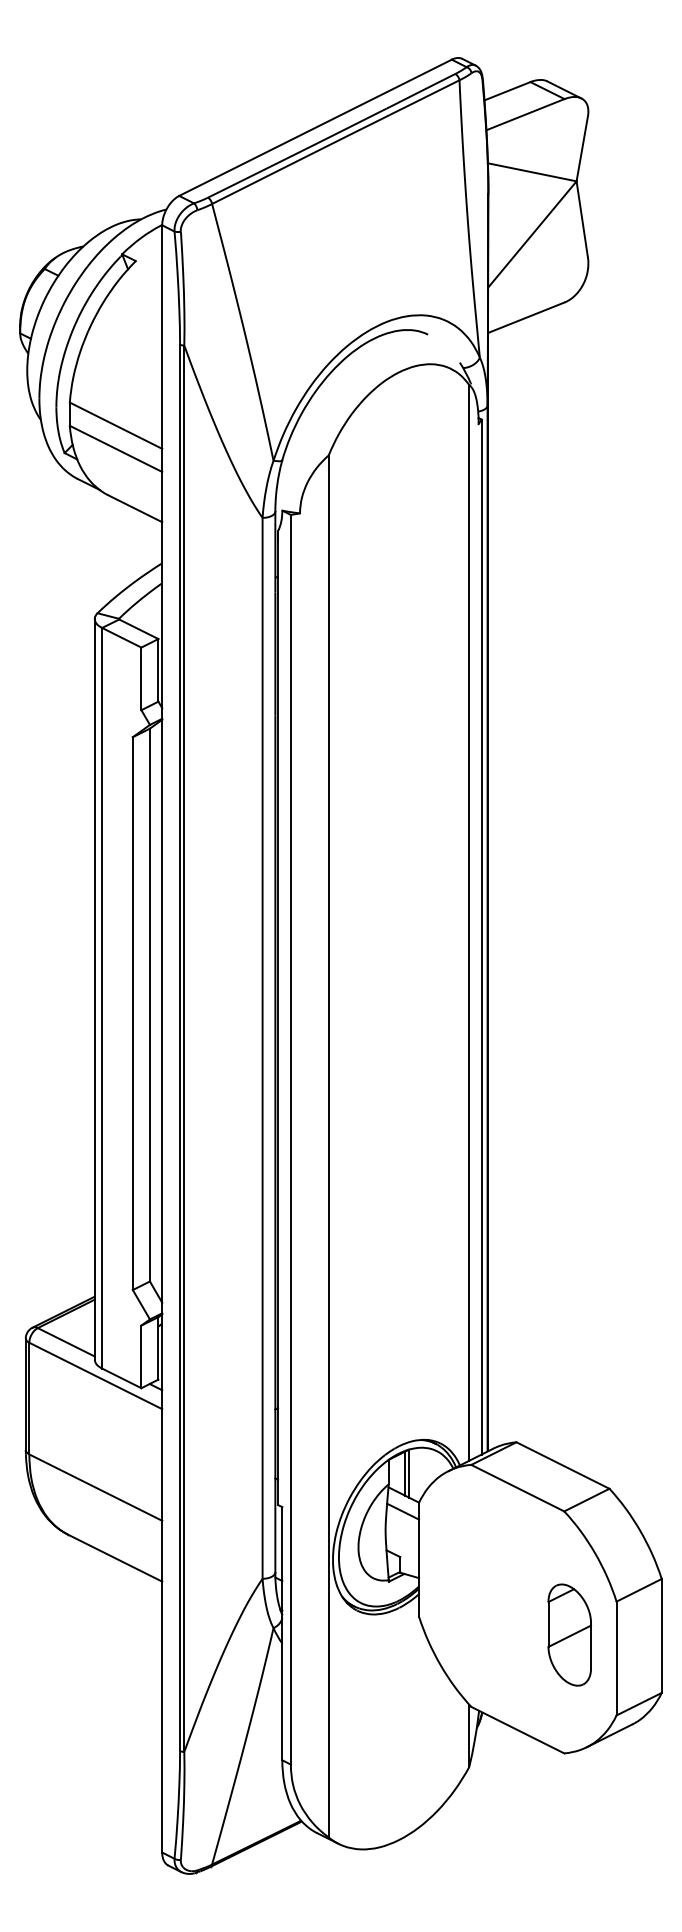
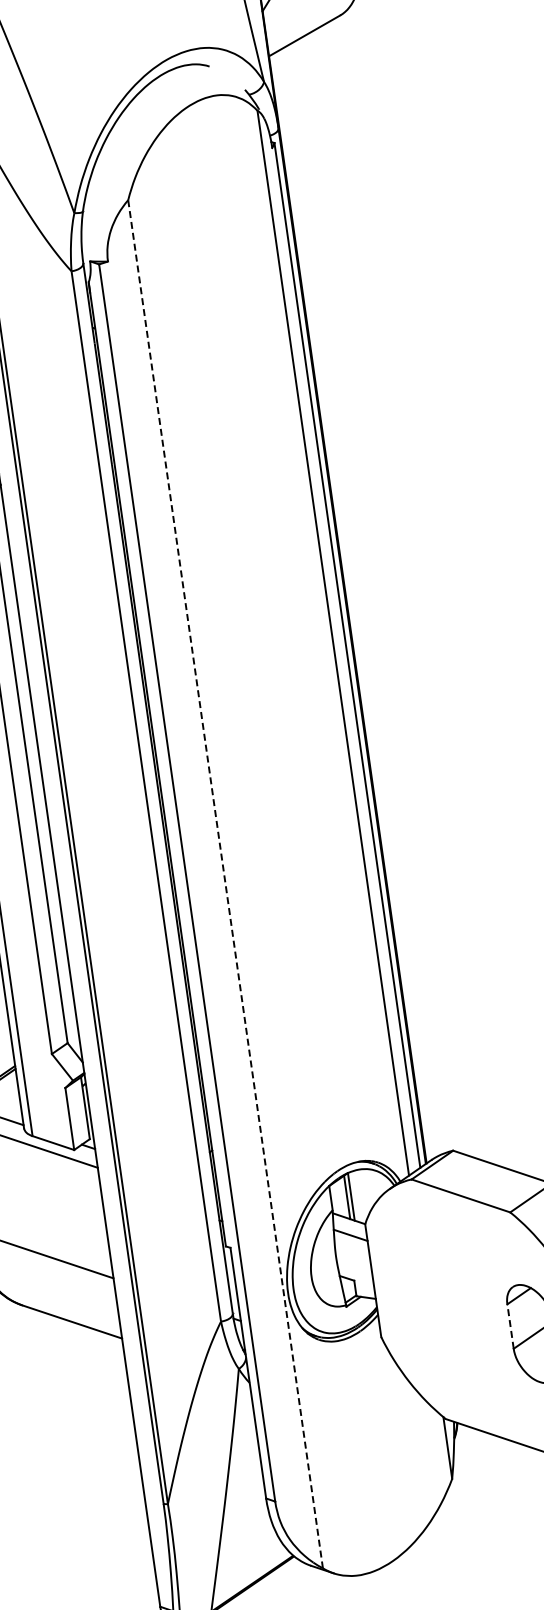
line: (328, 1146) -> (225, 884), solid -> dashed
line: (548, 1623) -> (510, 1325), solid -> dashed

